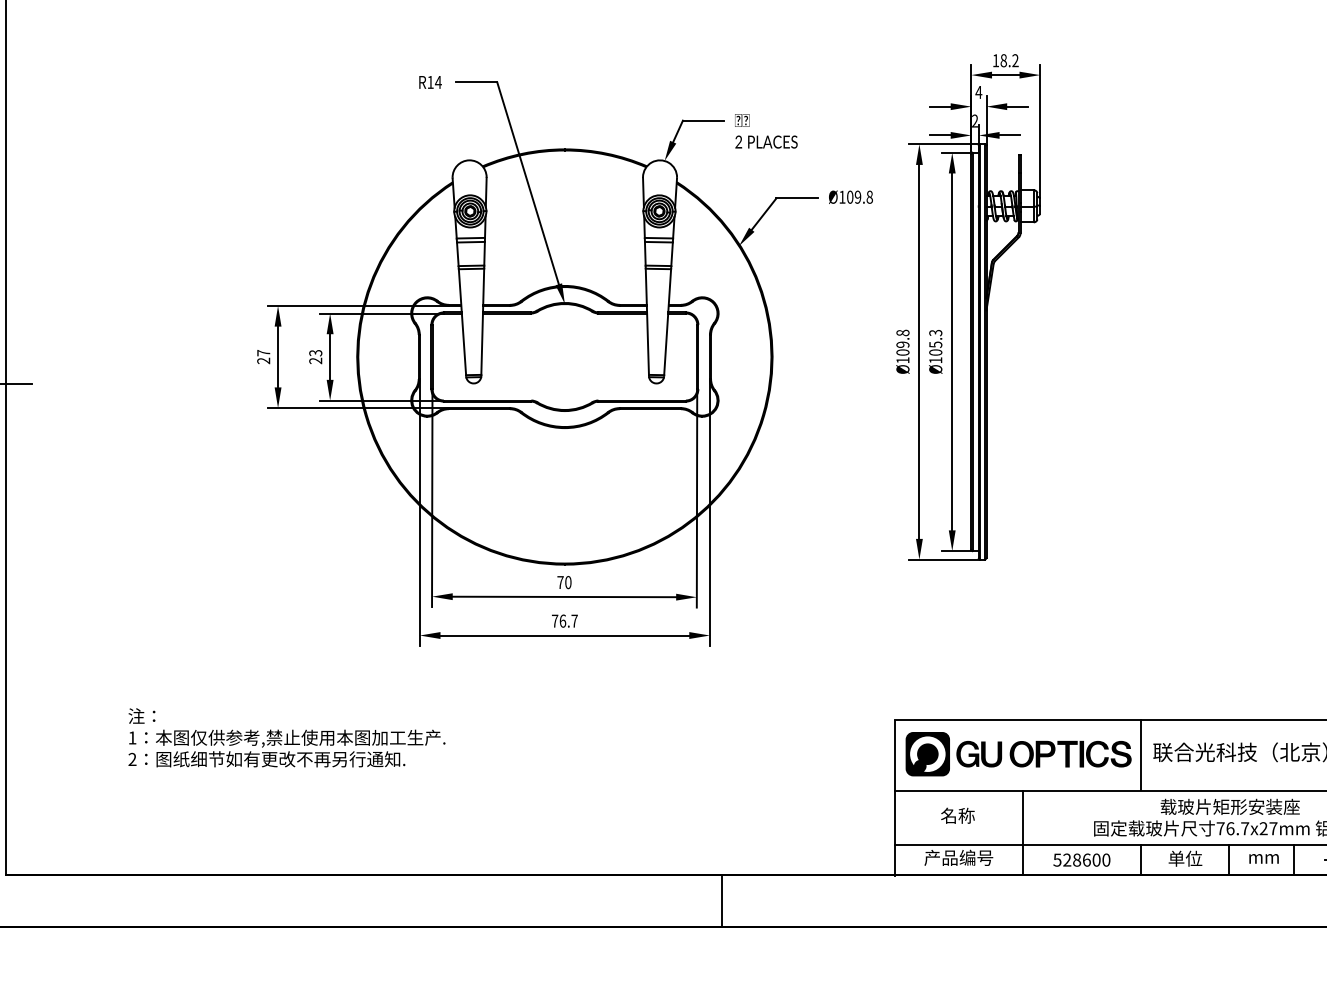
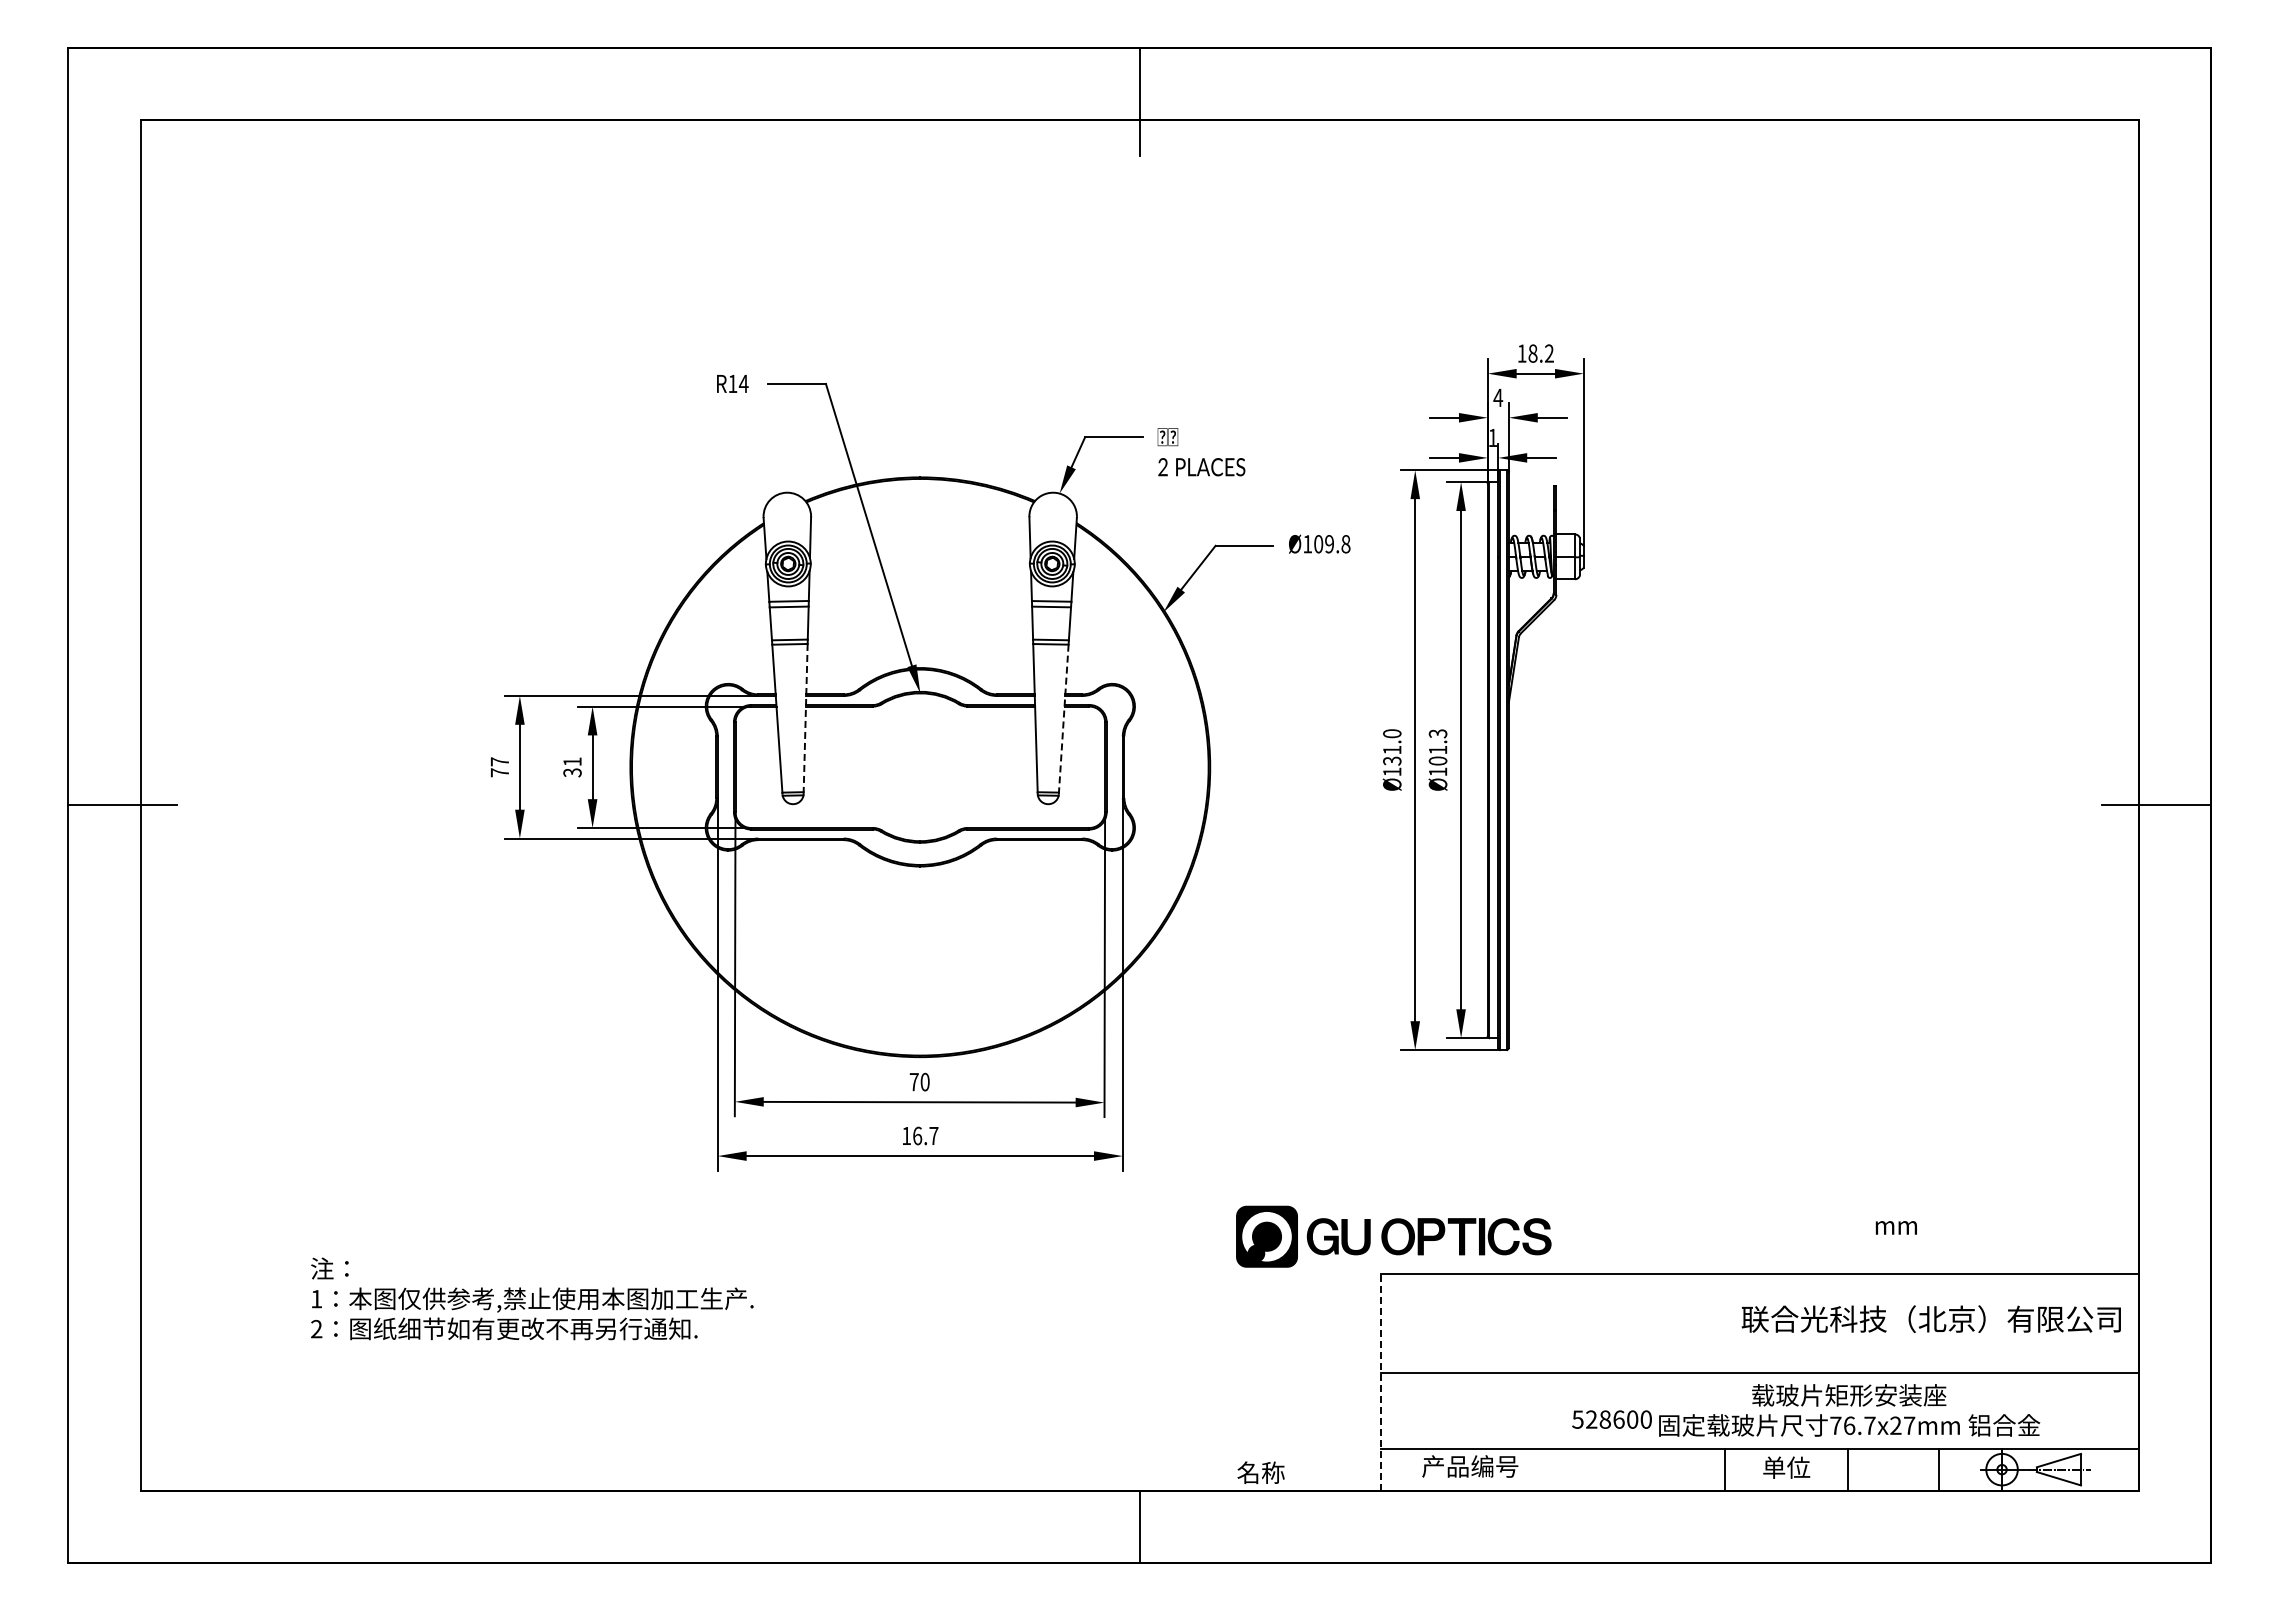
text: (974, 120) -> (1492, 437), 2 -> 1
line: (482, 322) -> (805, 718), solid -> dashed
line: (667, 322) -> (1063, 719), solid -> dashed
text: (903, 342) -> (1392, 747), Ø109.8 -> Ø131.0
text: (936, 344) -> (1438, 749), Ø105.3 -> Ø101.3
text: (315, 357) -> (572, 767), 23 -> 31
text: (263, 360) -> (499, 772), 27 -> 77
text: (554, 620) -> (906, 1135), 76.7 -> 16.7
part: (1018, 754) -> (1393, 1236), moved
line: (1140, 755) -> (1724, 1323), removed
line: (895, 797) -> (1381, 1382), solid -> dashed
text: (957, 815) -> (1260, 1472), moved
line: (1022, 832) -> (1559, 1431), removed
text: (1263, 858) -> (1895, 1227), moved
text: (1081, 860) -> (1611, 1419), moved

